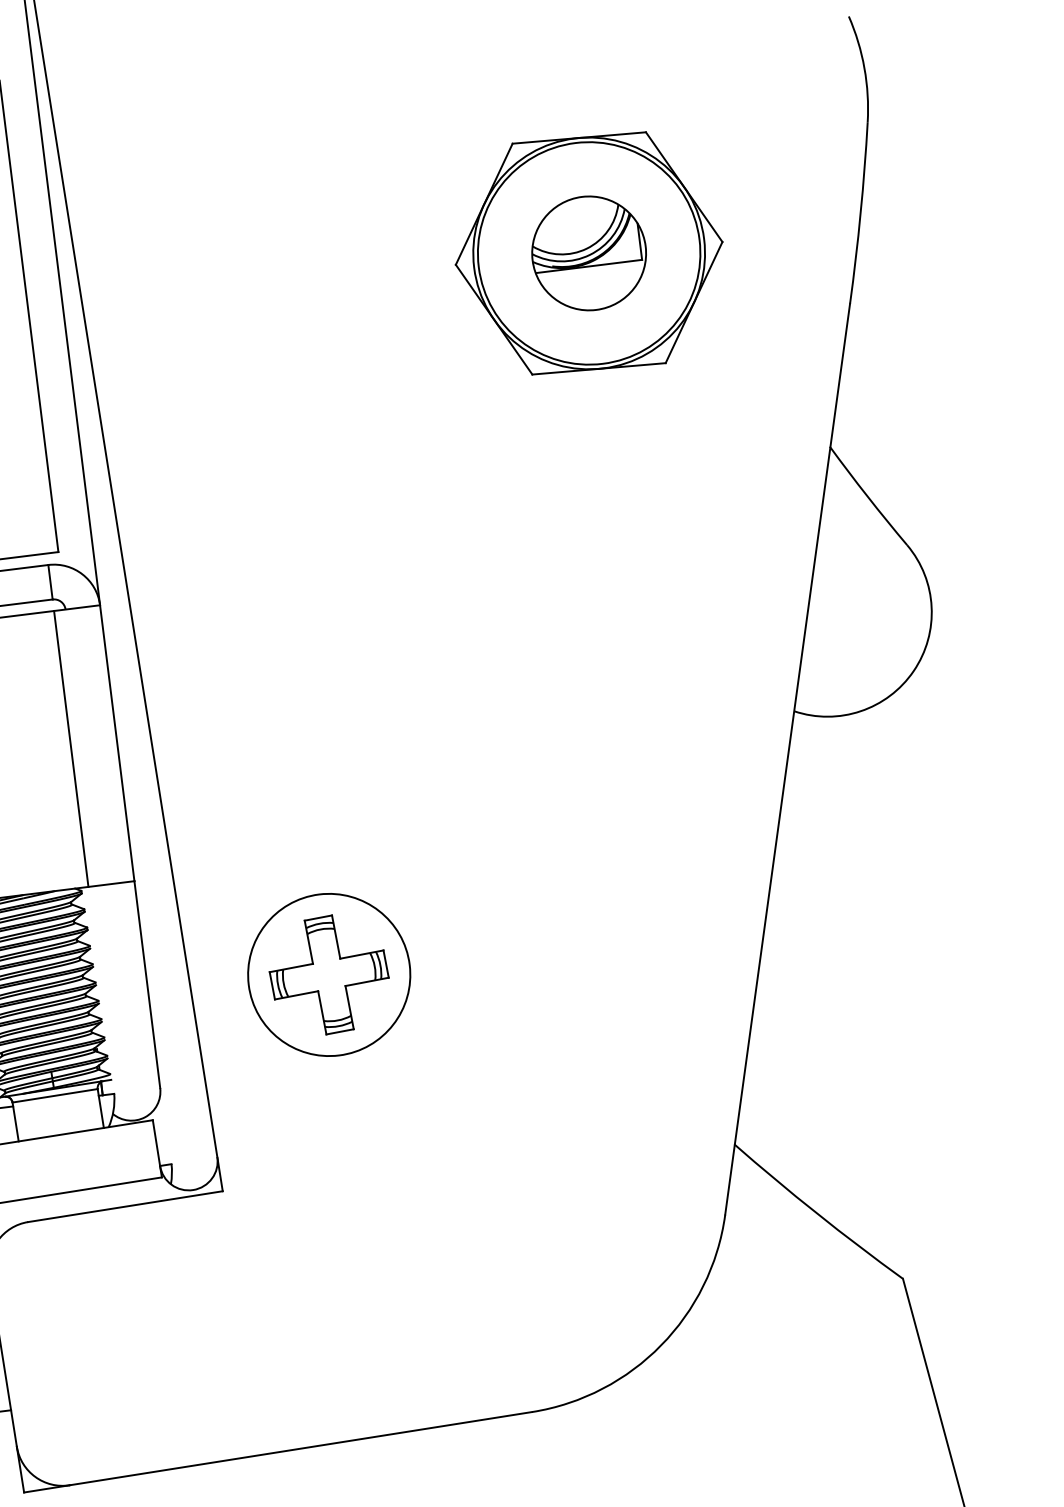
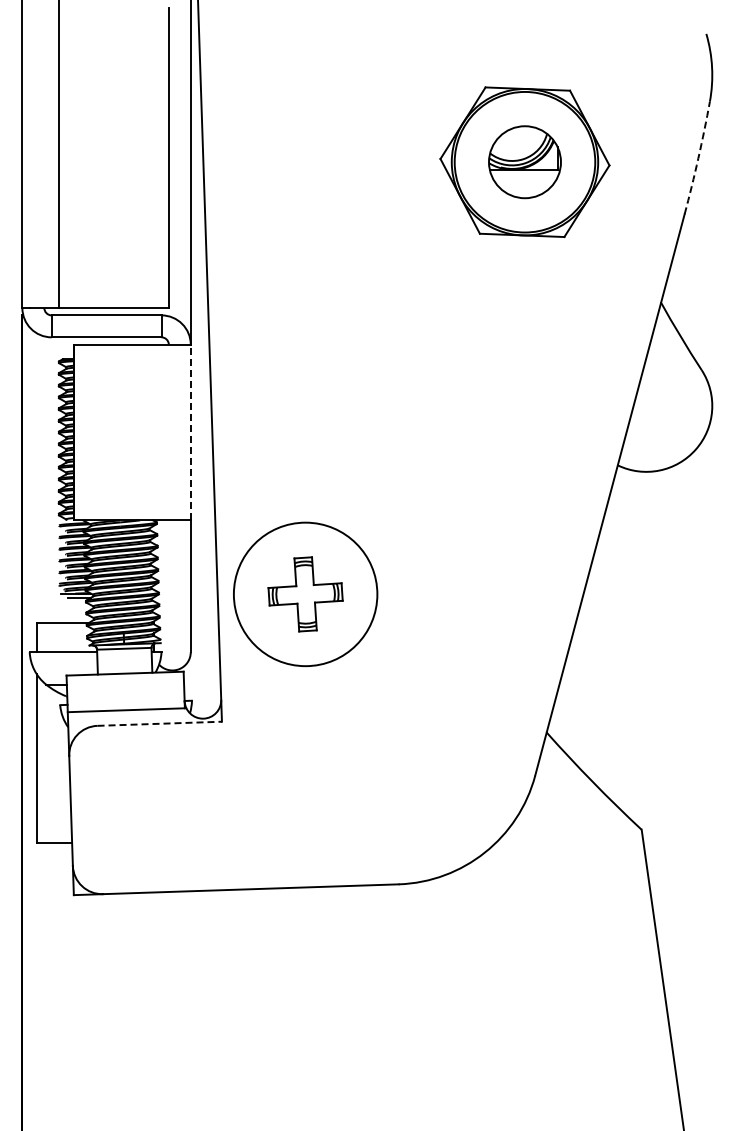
arc: (860, 213) -> (698, 158), solid -> dashed
line: (116, 743) -> (190, 432), solid -> dashed
line: (71, 748) -> (161, 432), removed
circle: (329, 975) -> (305, 594), size x1.4
line: (126, 1206) -> (160, 723), solid -> dashed

